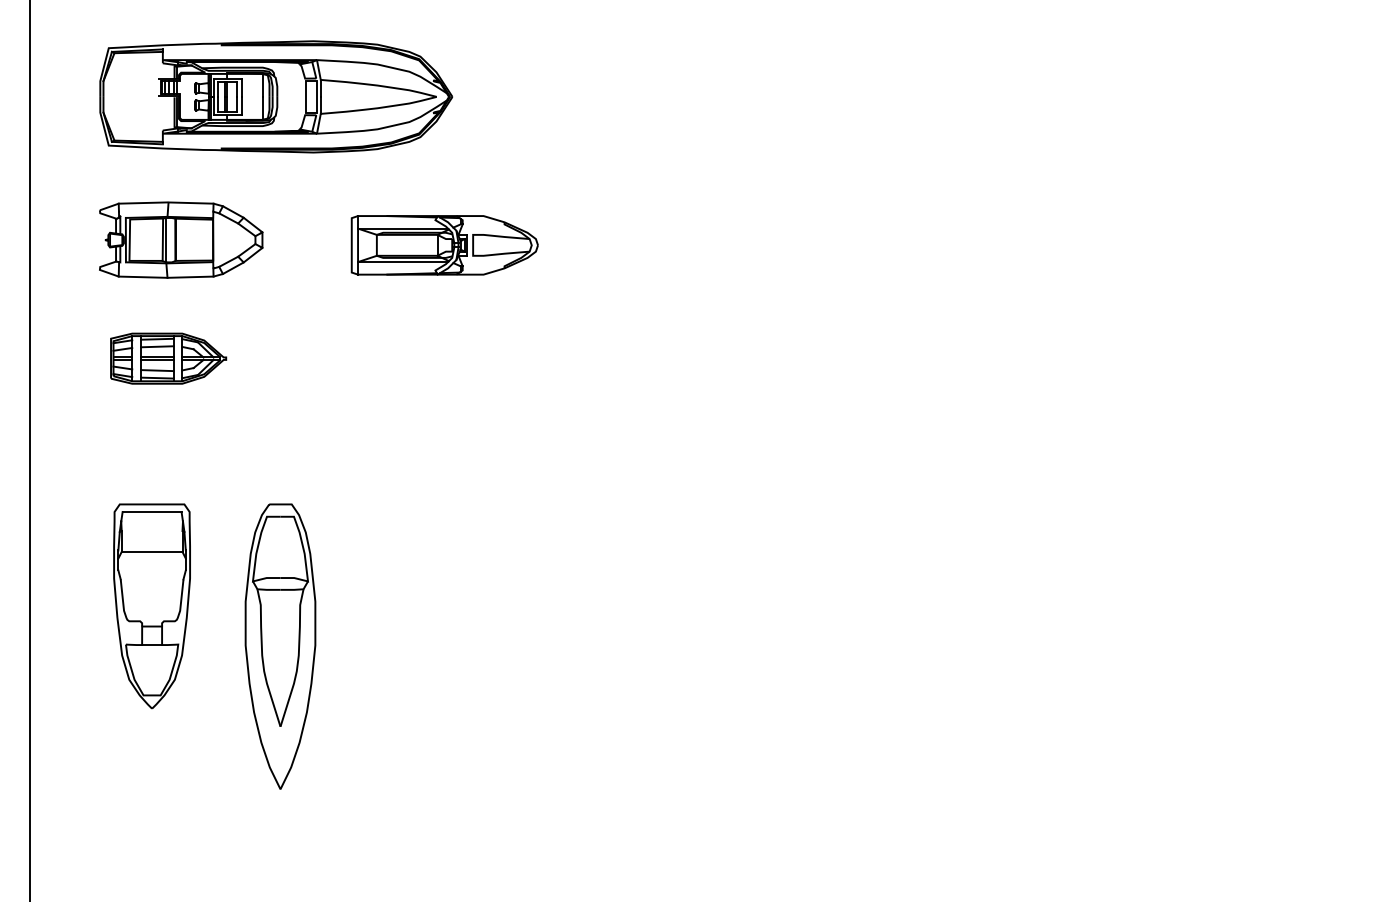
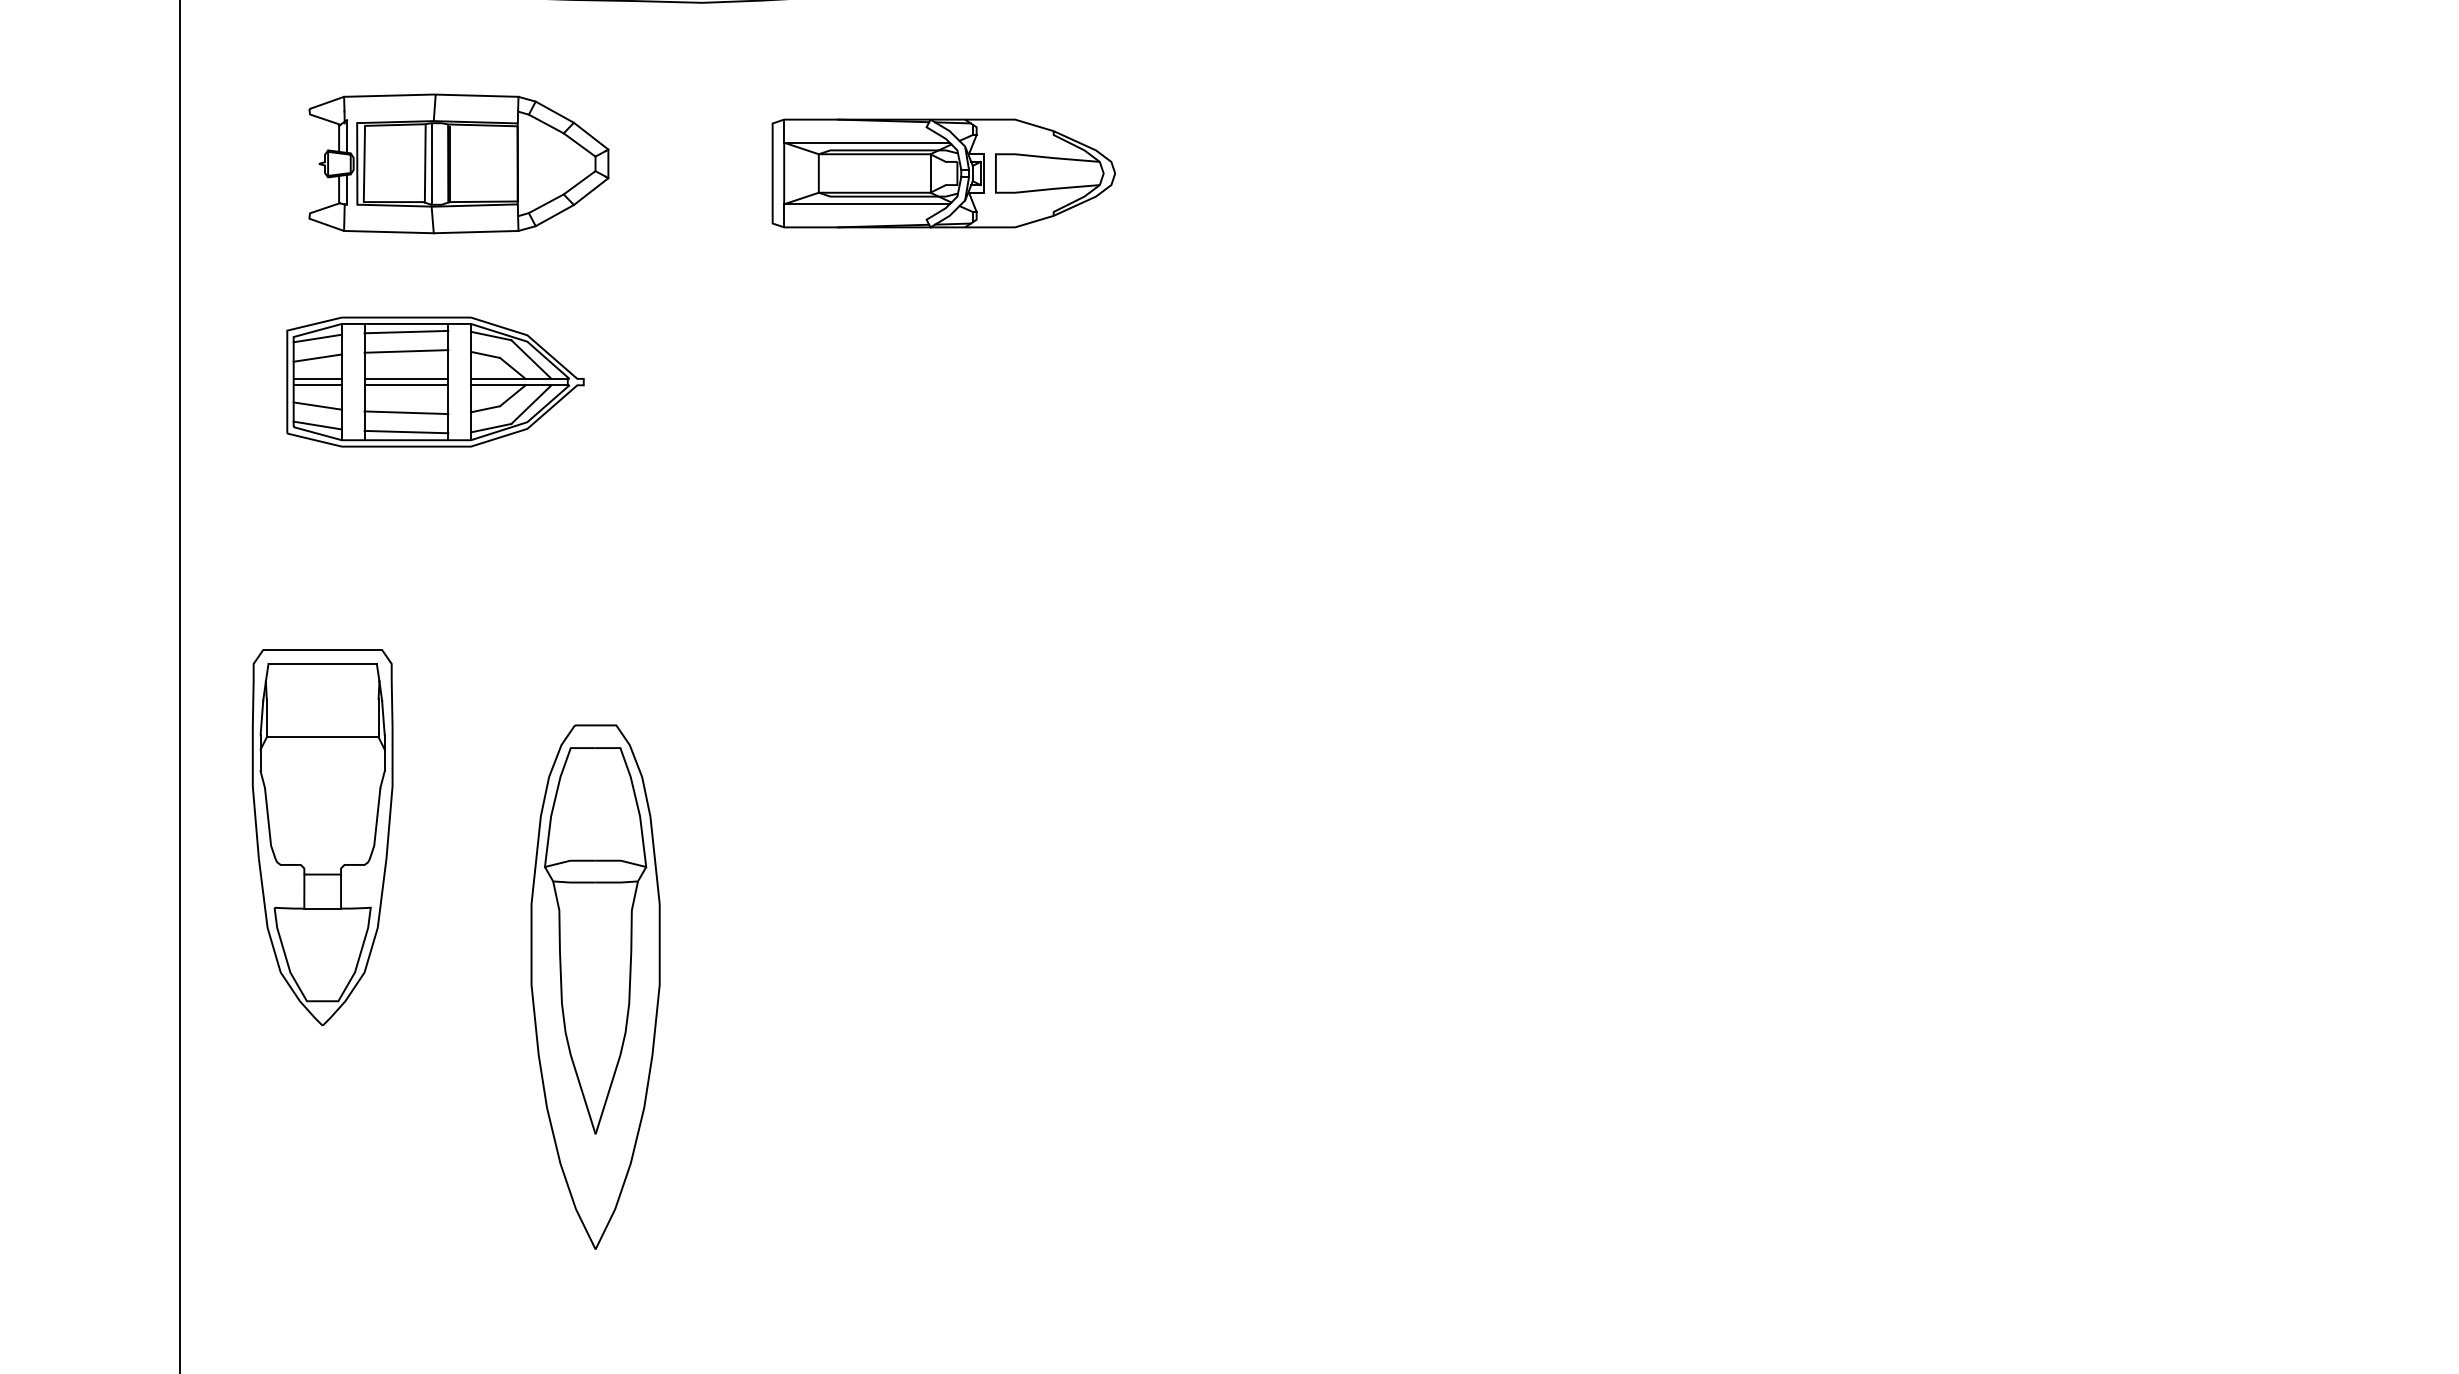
part: (168, 358) -> (435, 381), size x1.4
part: (151, 606) -> (321, 837), moved
part: (280, 646) -> (595, 986), moved

